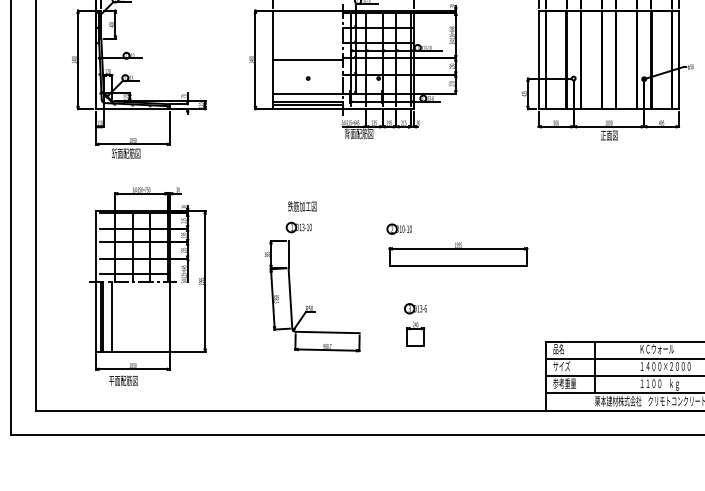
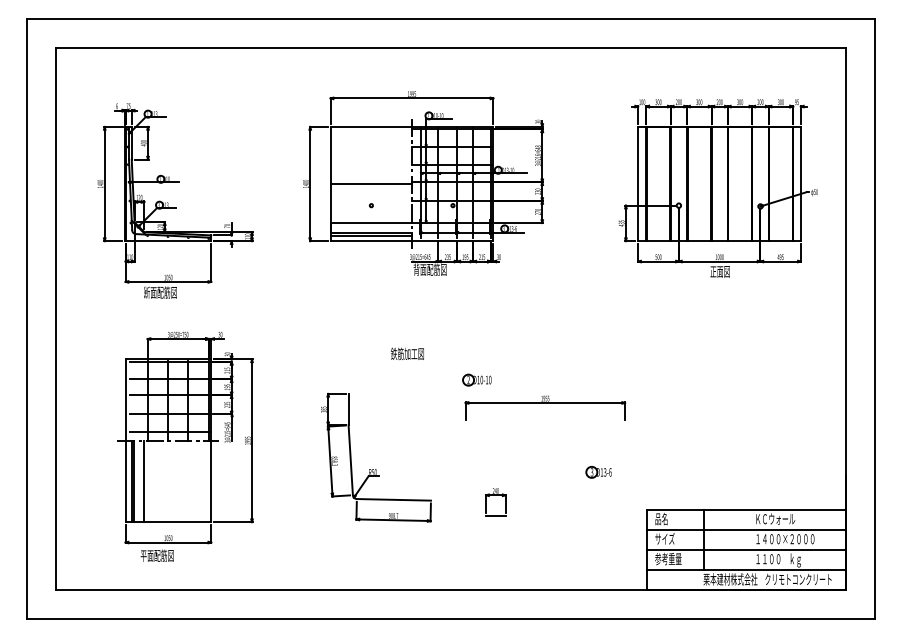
text: (301, 206) -> (406, 353), moved
part: (298, 226) -> (360, 377), removed
line: (458, 266) -> (545, 423), removed
part: (415, 308) -> (598, 472), moved

